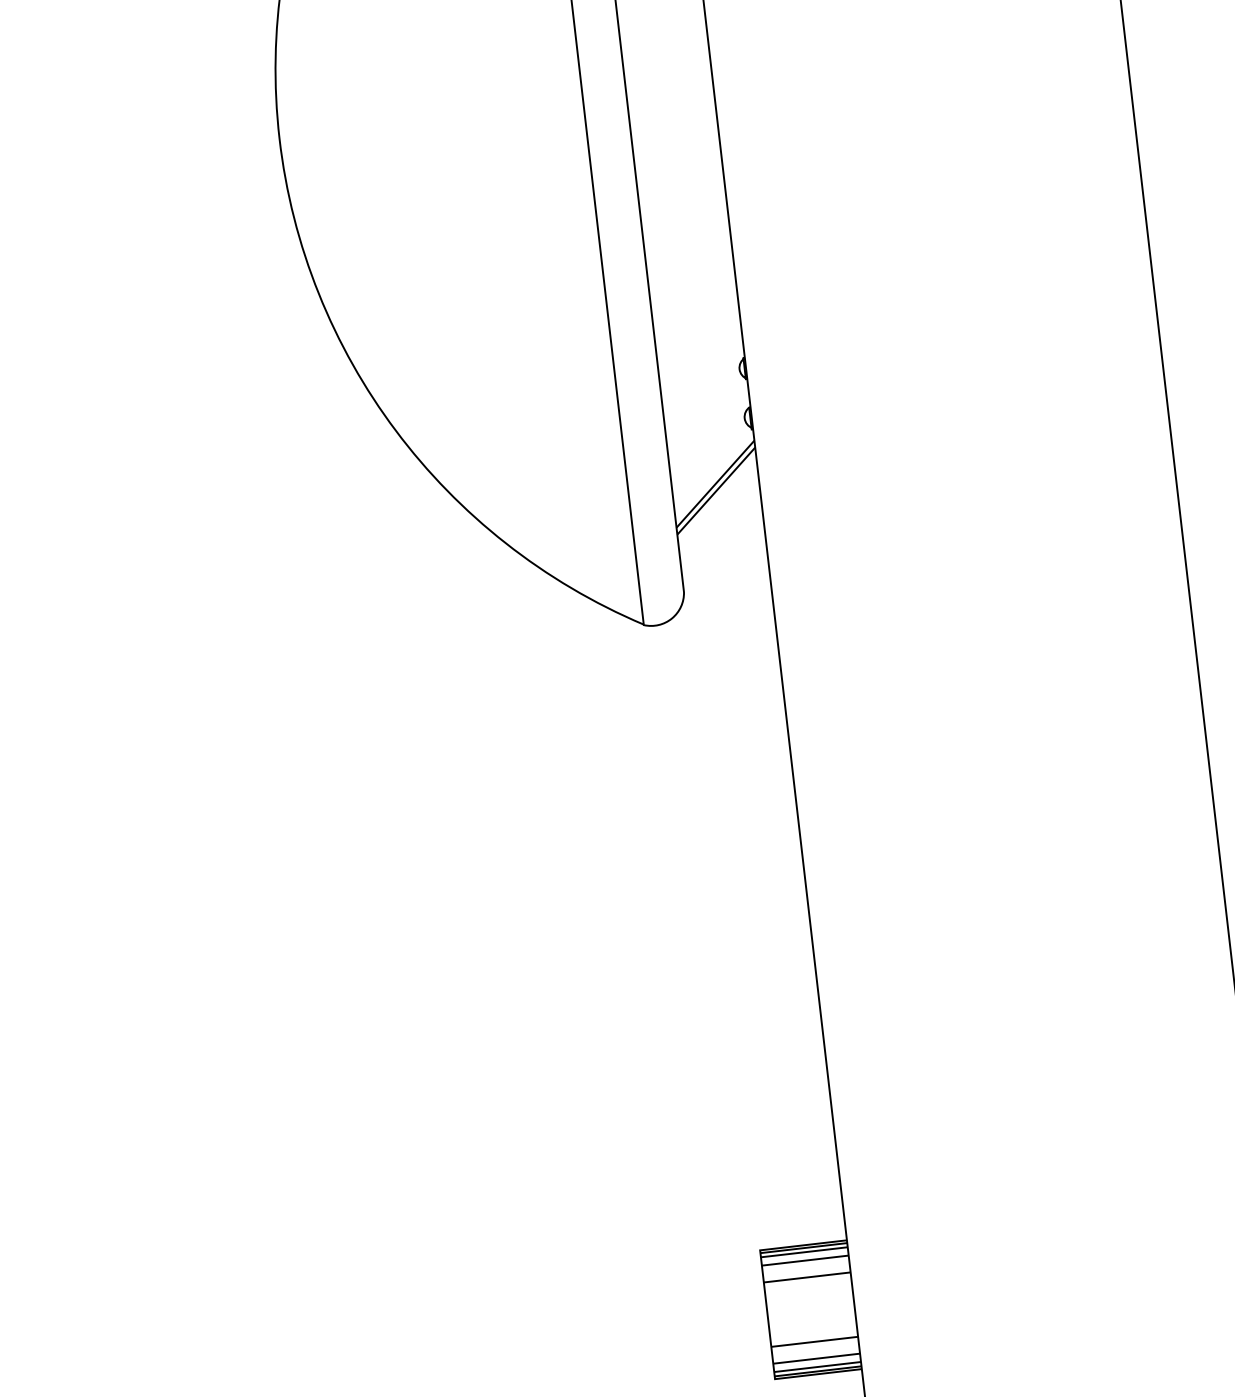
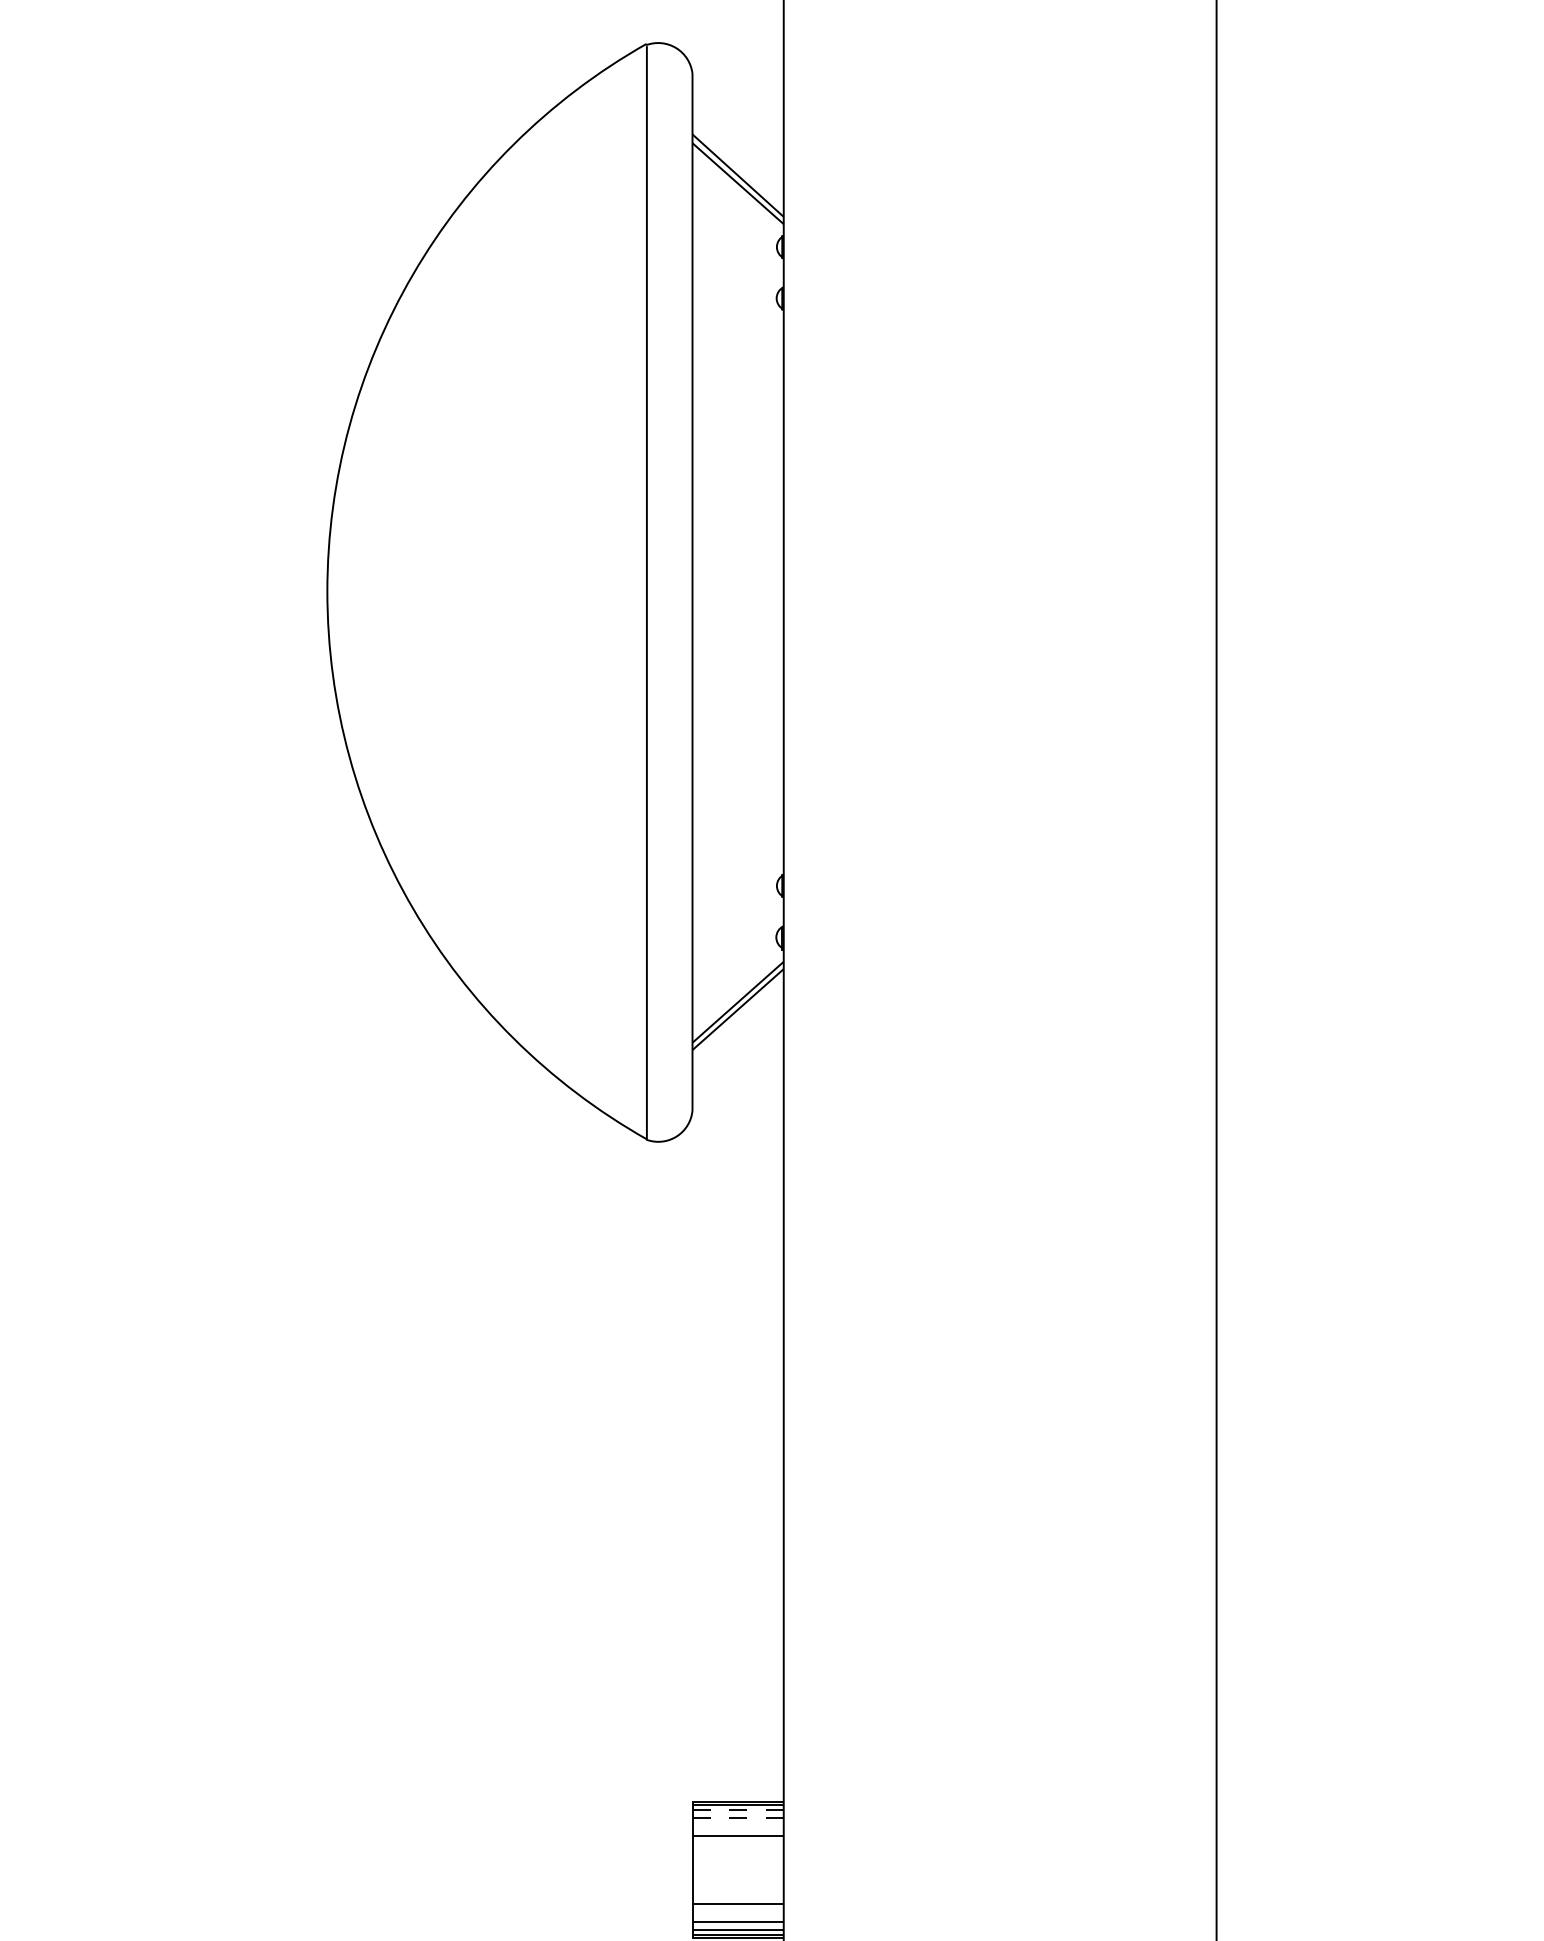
line: (804, 1252) -> (738, 1809), solid -> dashed
line: (805, 1260) -> (738, 1818), solid -> dashed

